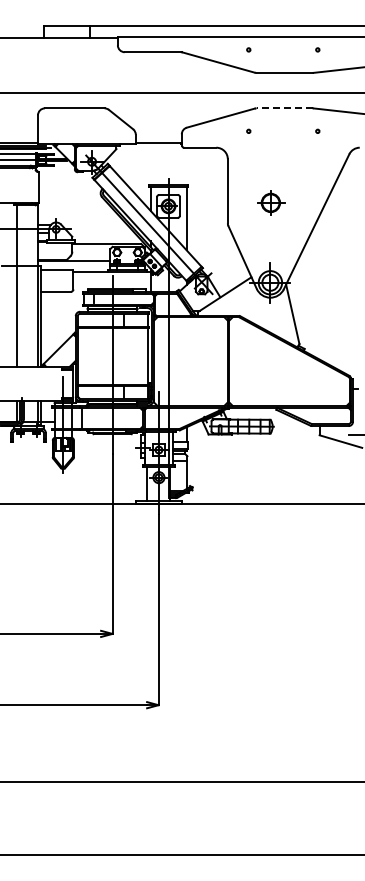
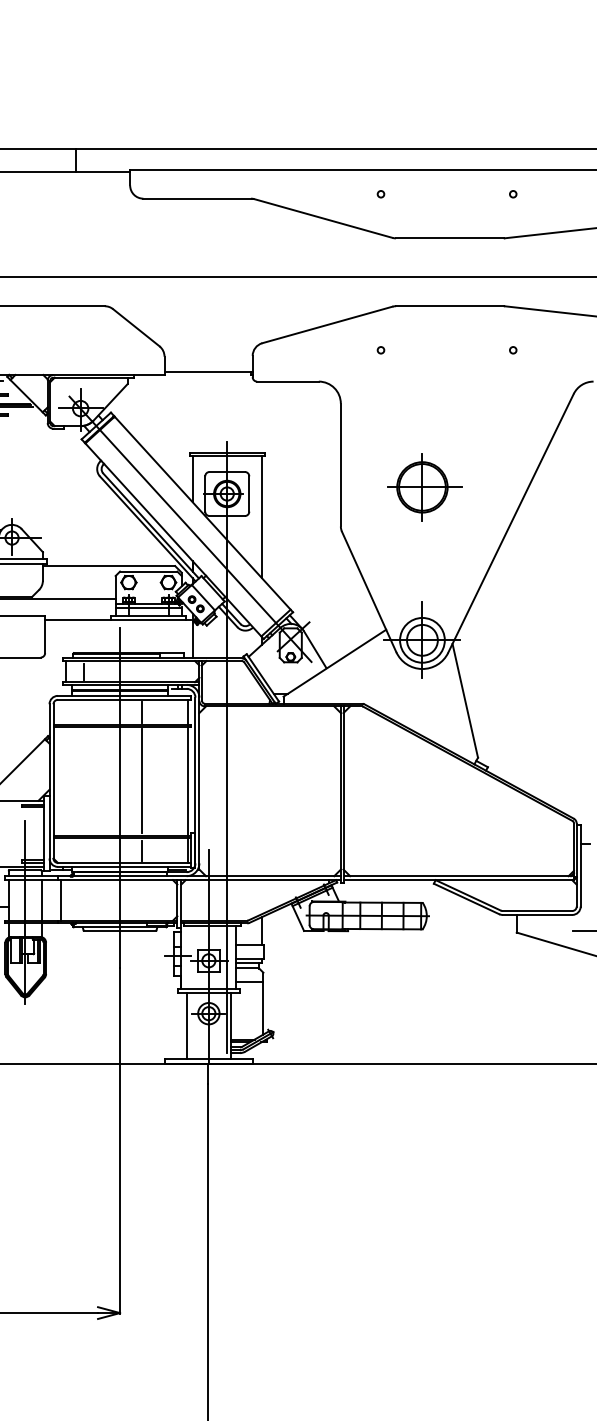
line: (284, 108) -> (449, 306), dashed -> solid
part: (271, 202) -> (424, 486), size x1.43
line: (124, 355) -> (142, 779), added

